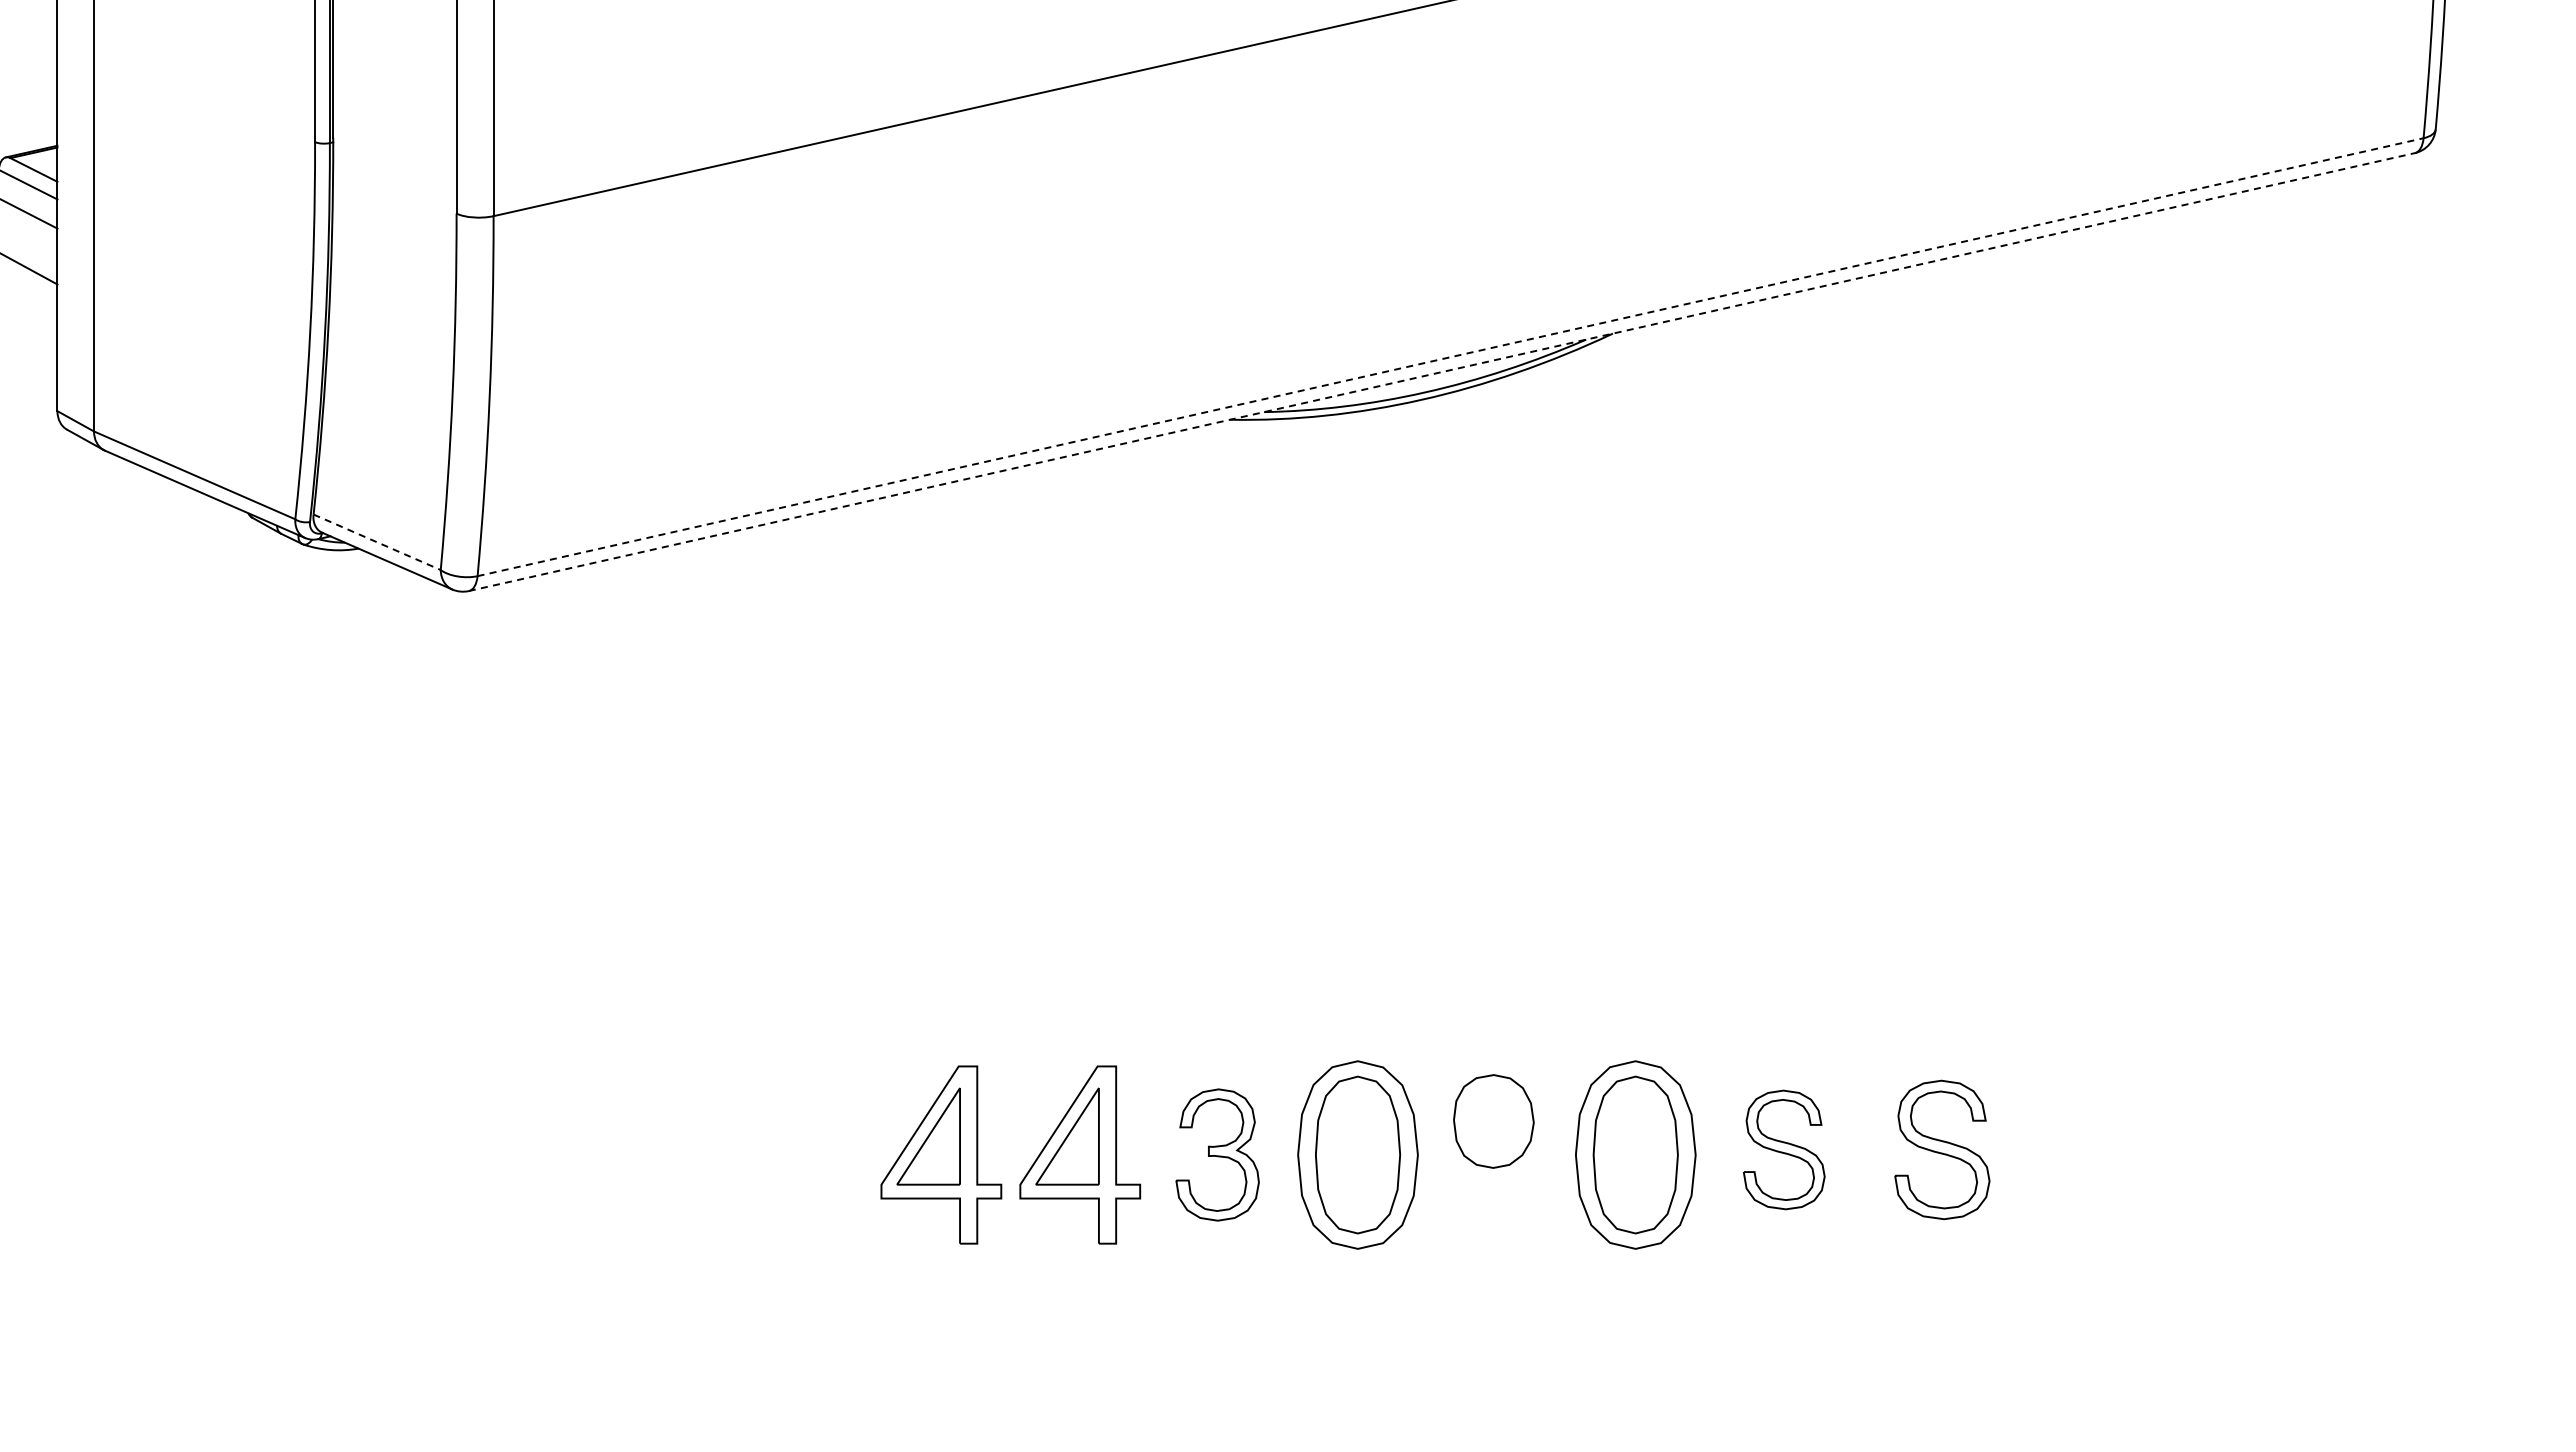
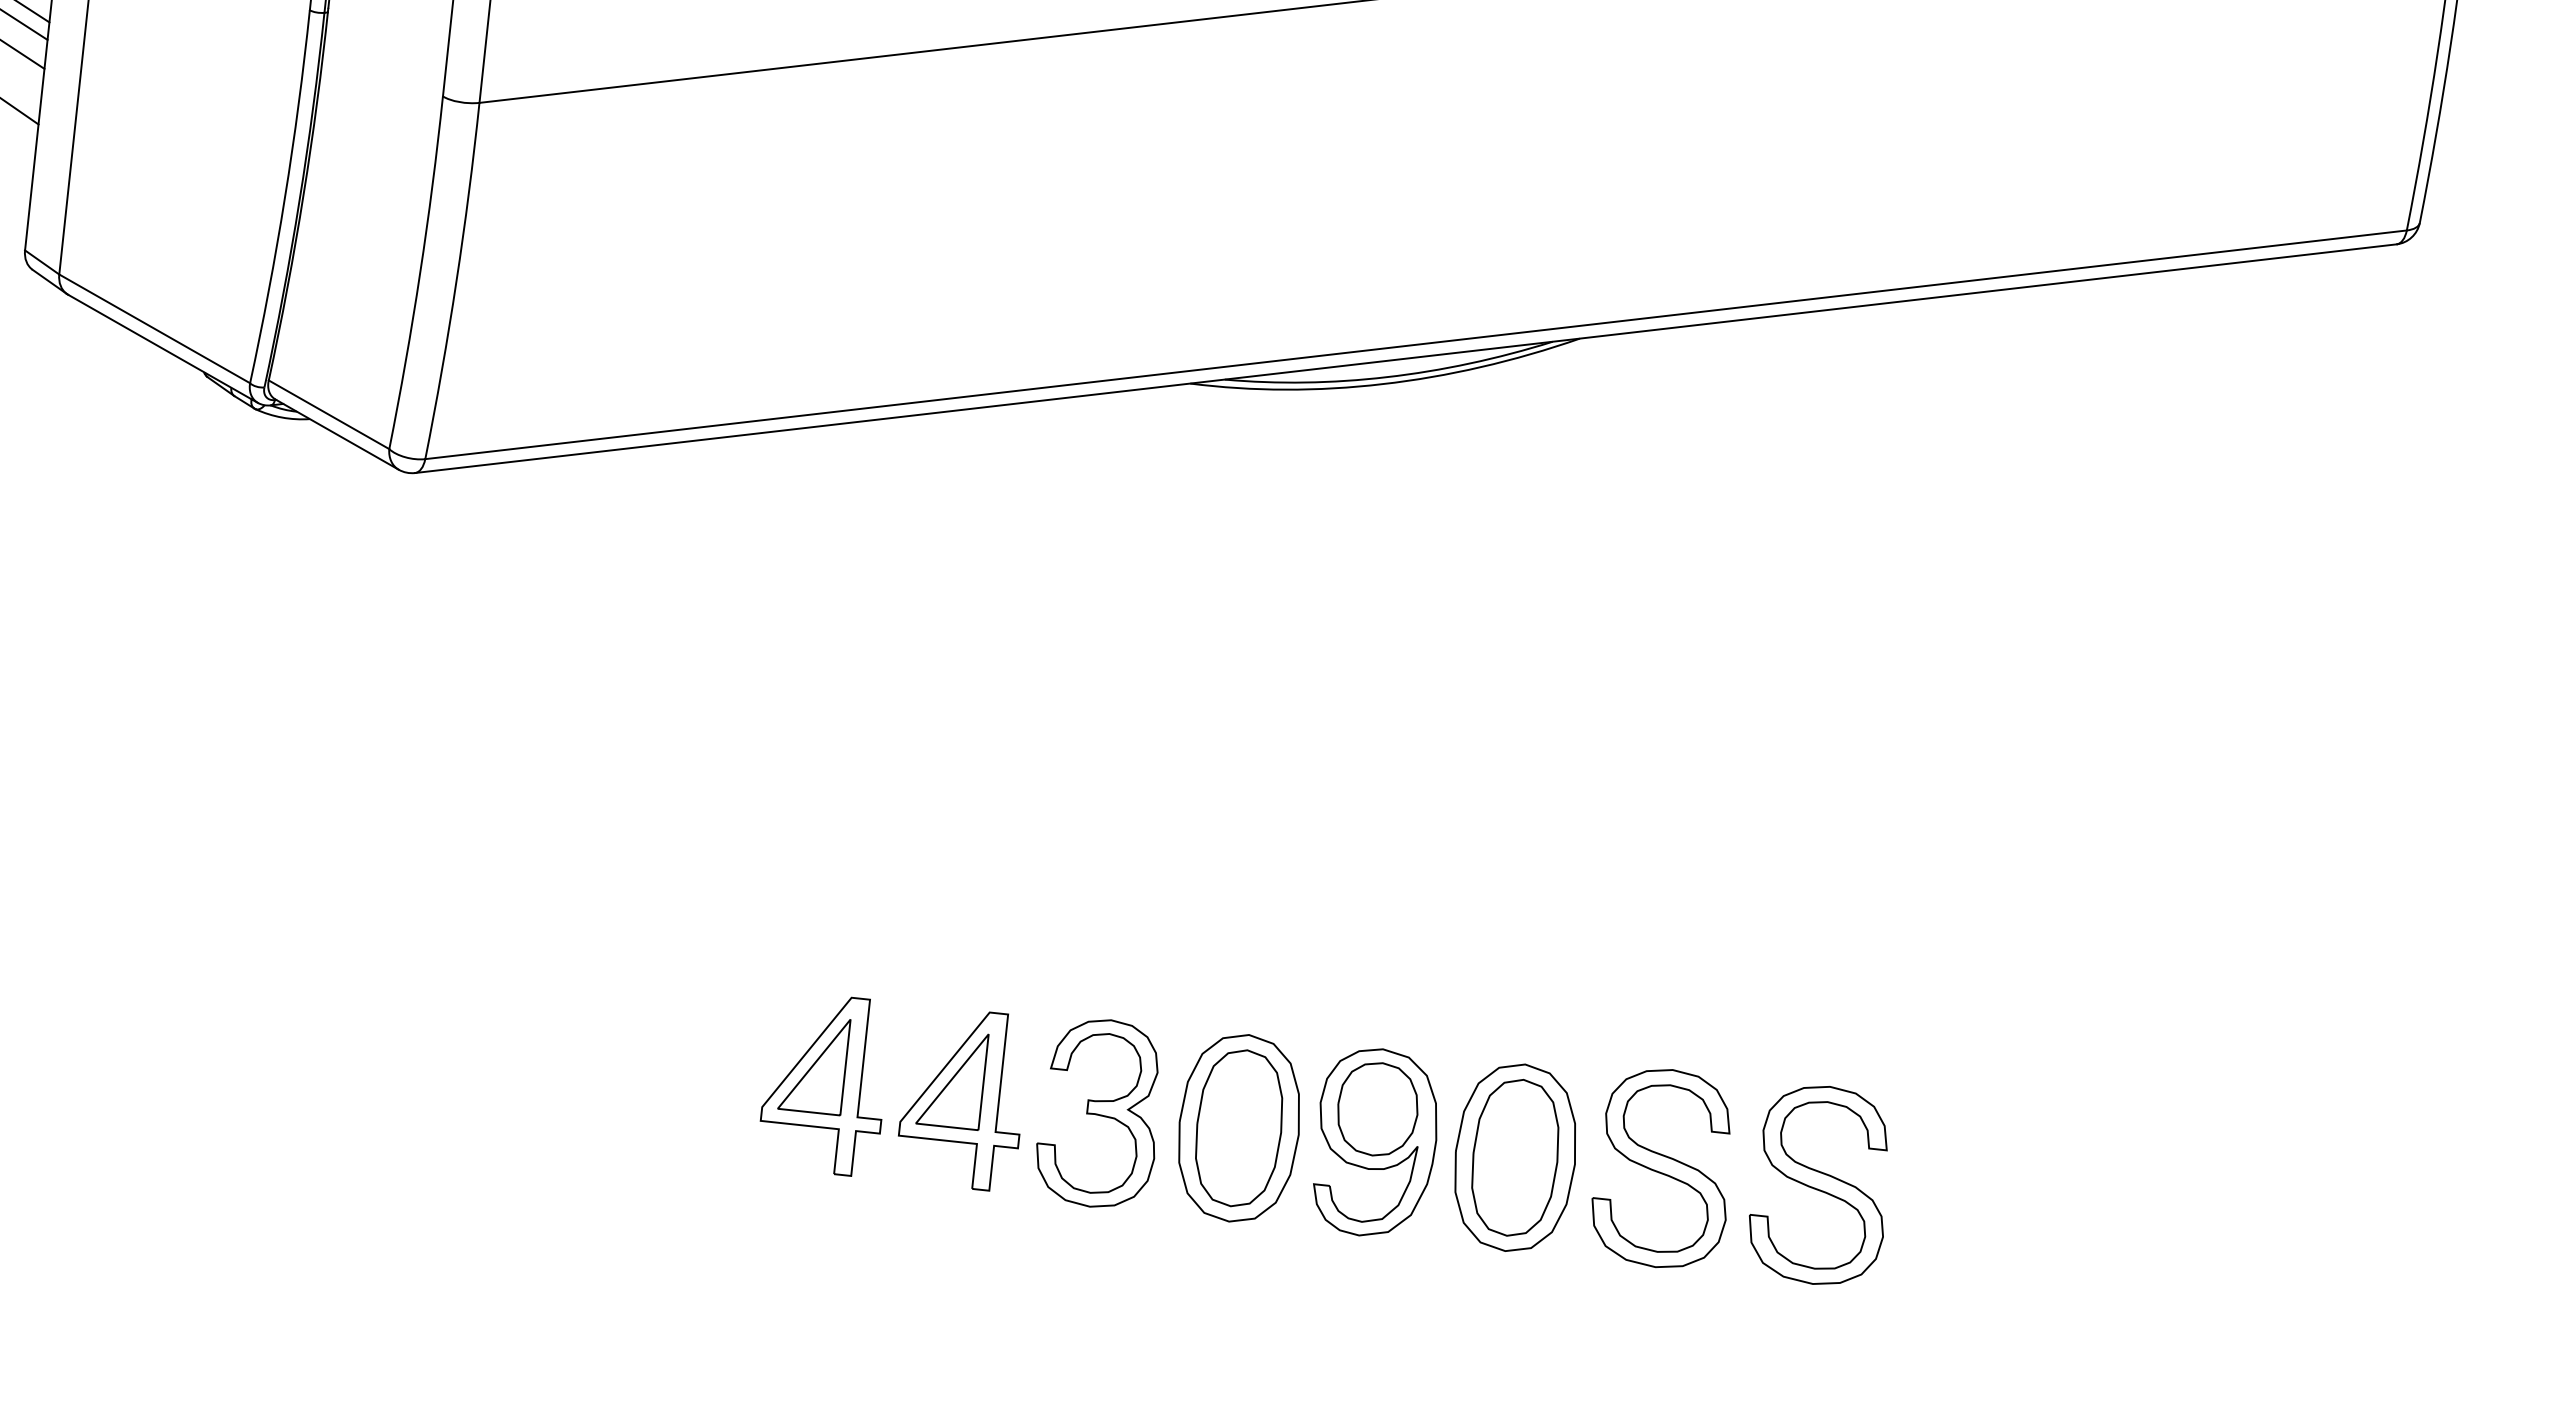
line: (1451, 357) -> (1416, 345), dashed -> solid
line: (1442, 372) -> (1406, 359), dashed -> solid
line: (377, 542) -> (329, 415), dashed -> solid
part: (1784, 1149) -> (1663, 1168), size x1.67
part: (1942, 1149) -> (1820, 1184), size x1.43
part: (1217, 1154) -> (1099, 1112), size x1.43
part: (1495, 1154) -> (1375, 1142), added

